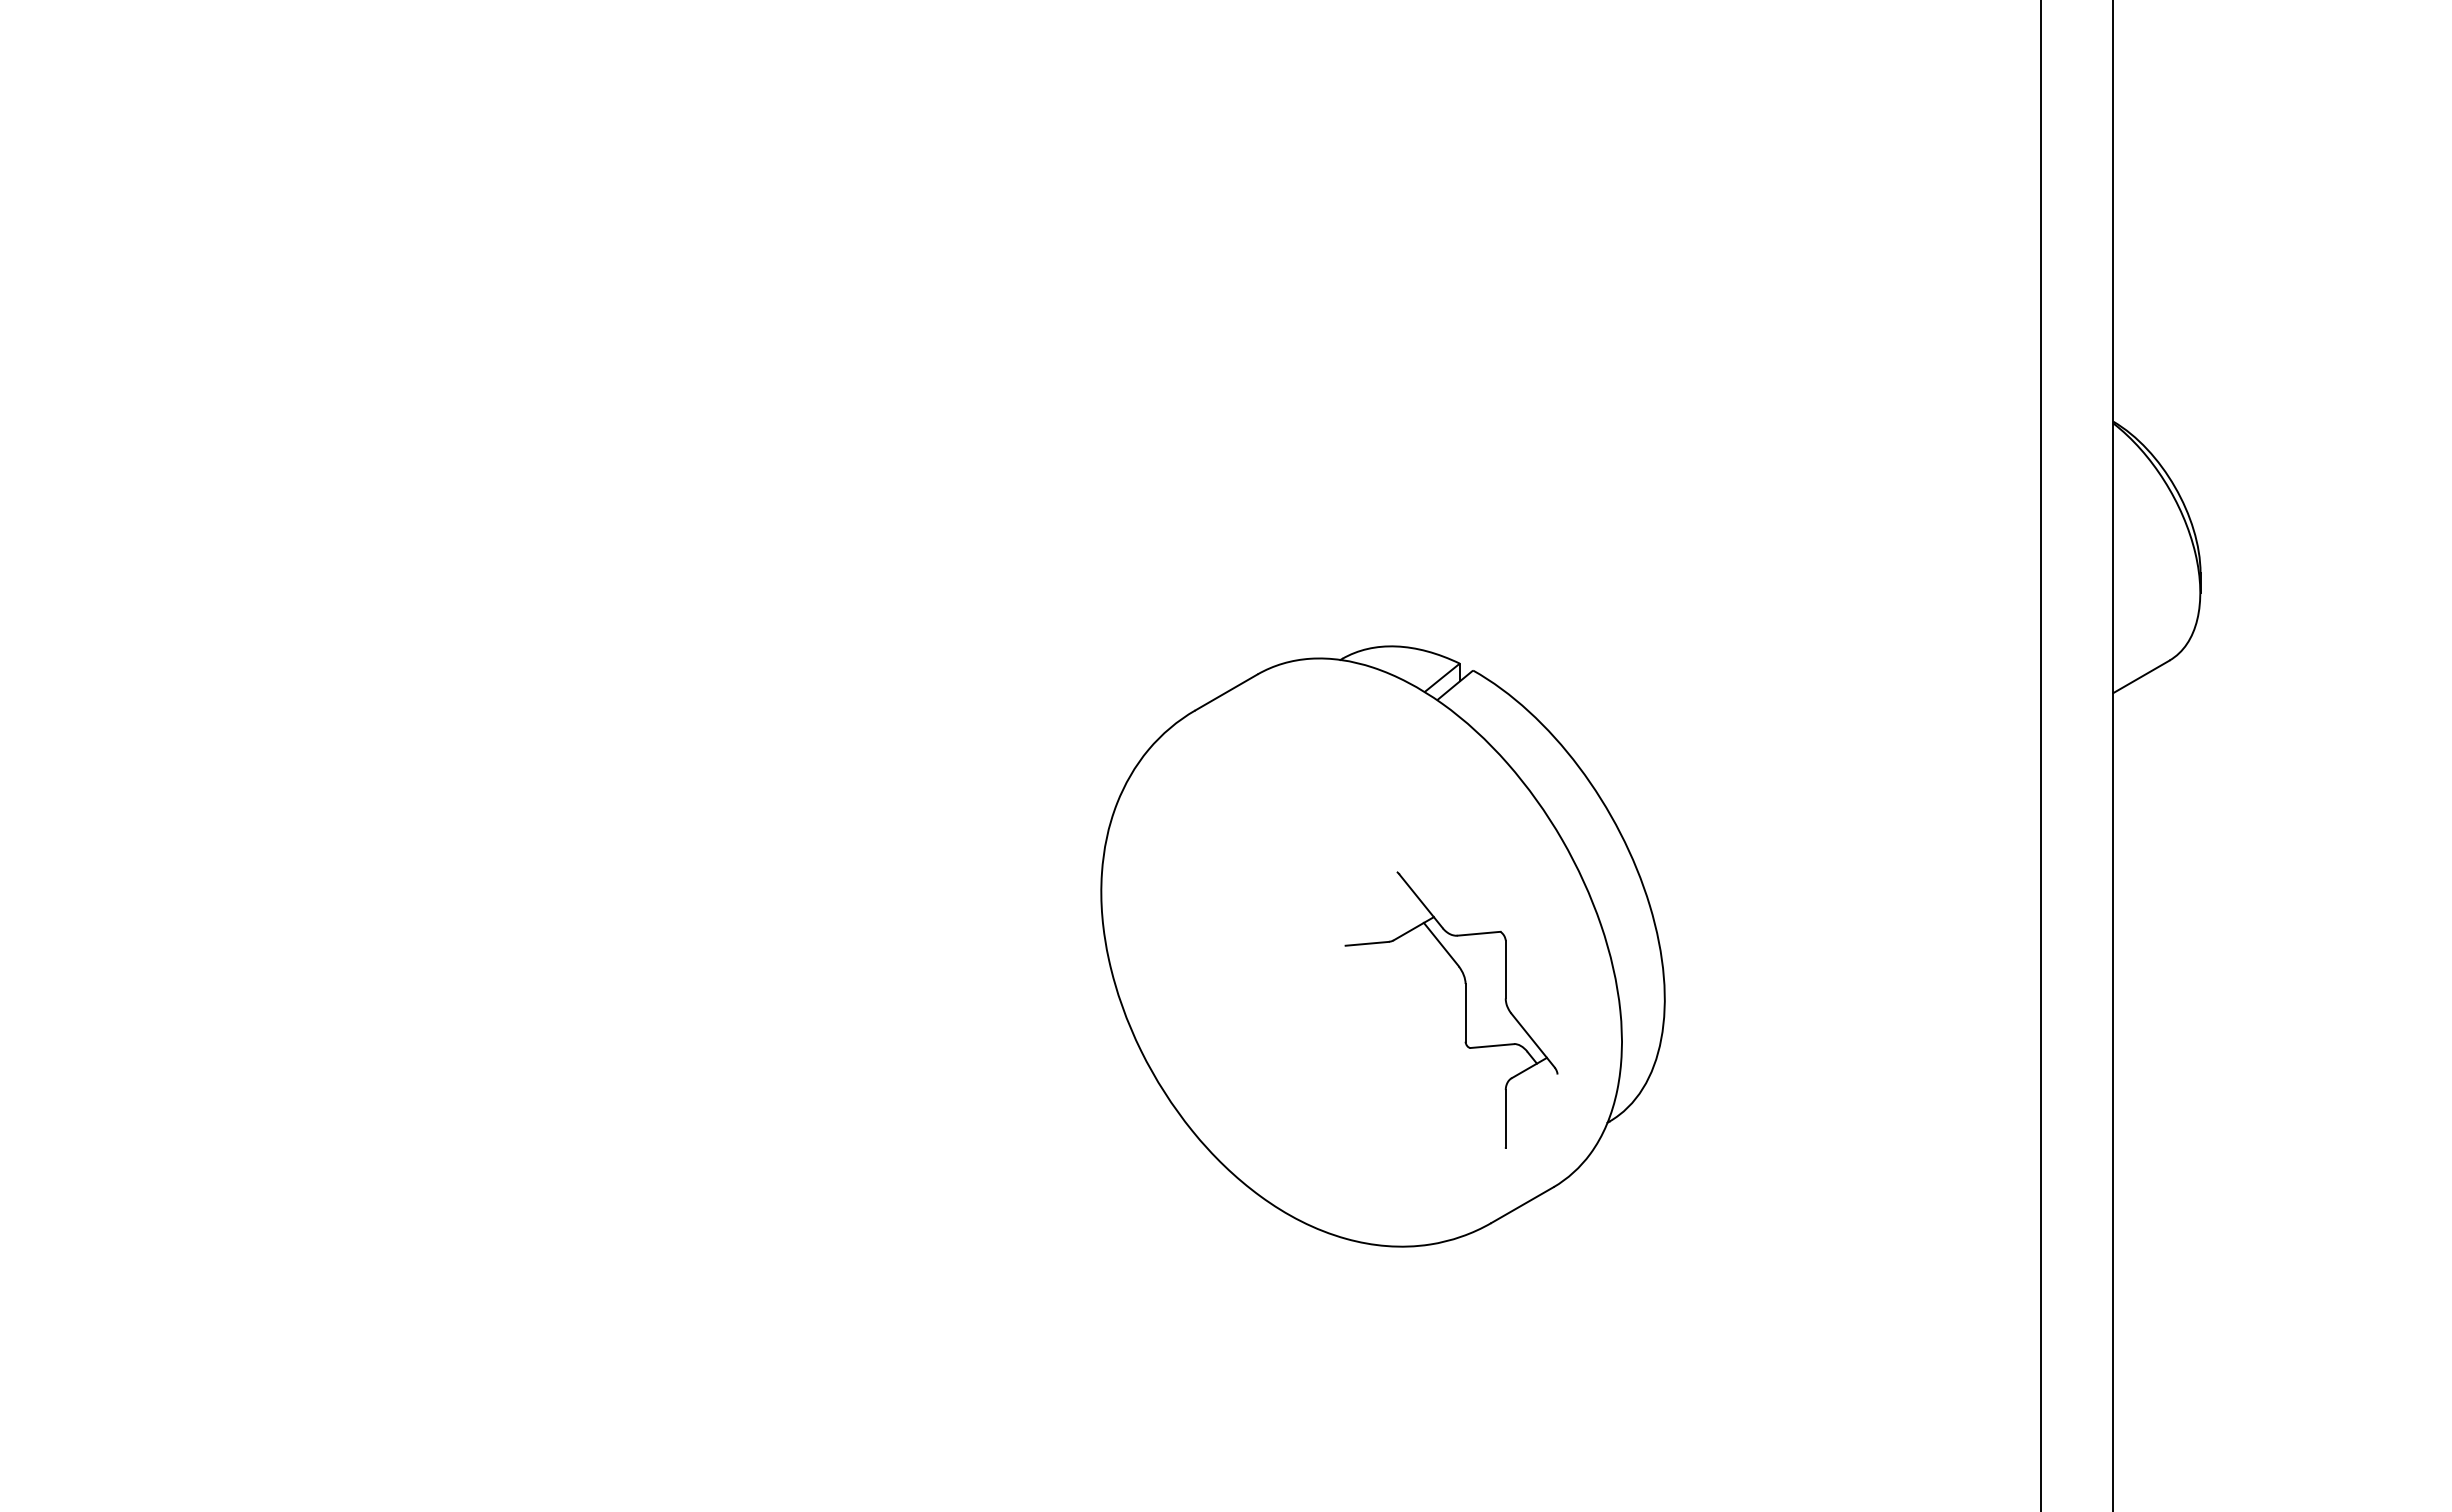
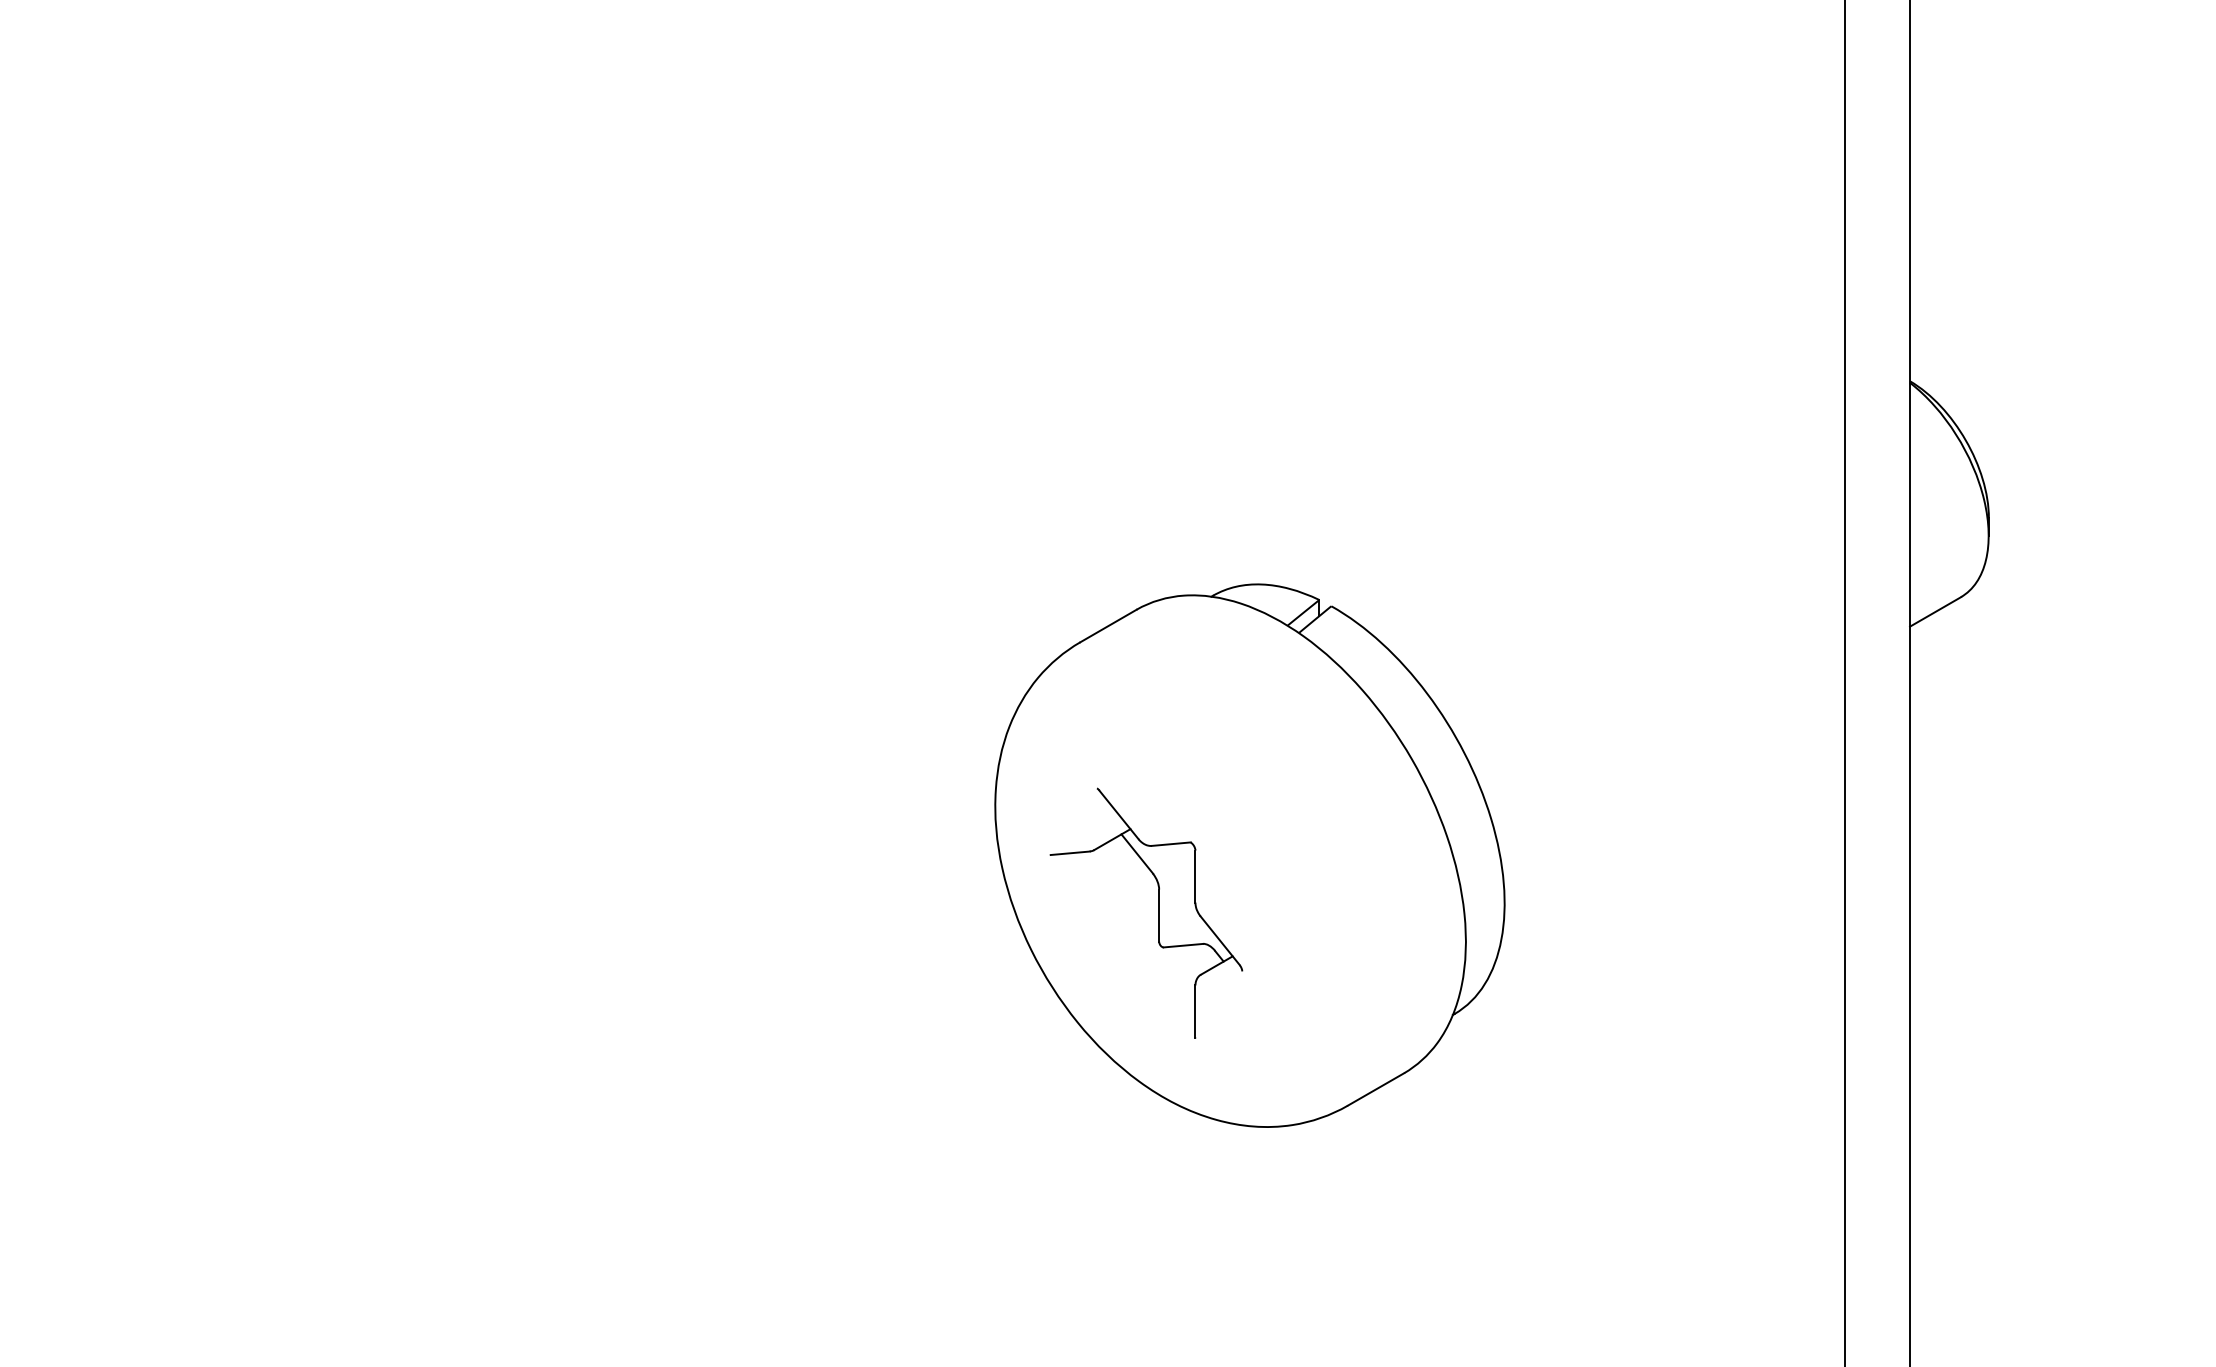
part: (1465, 1009) -> (1159, 912), moved

